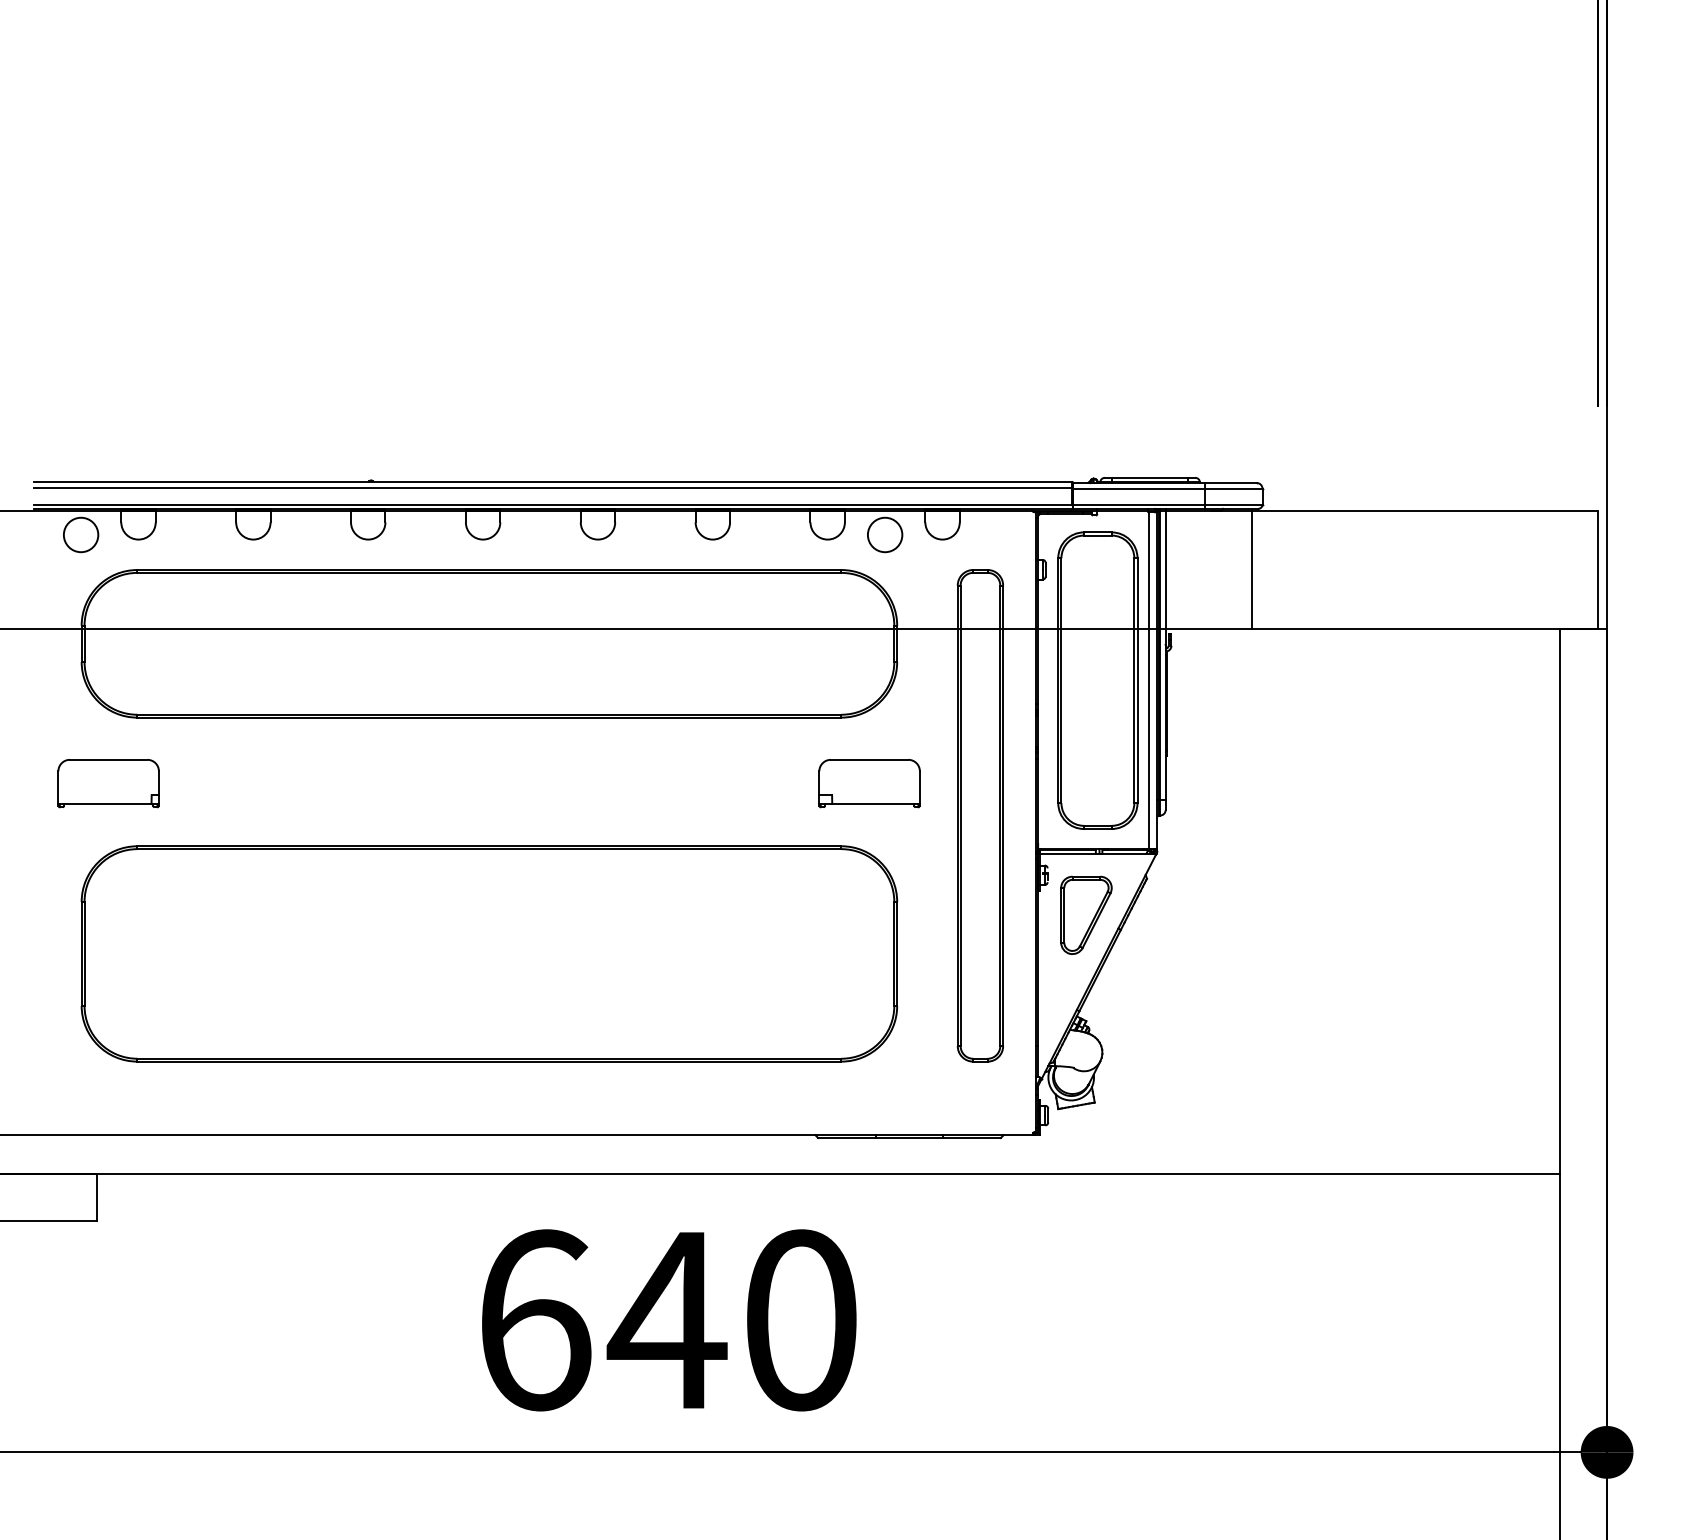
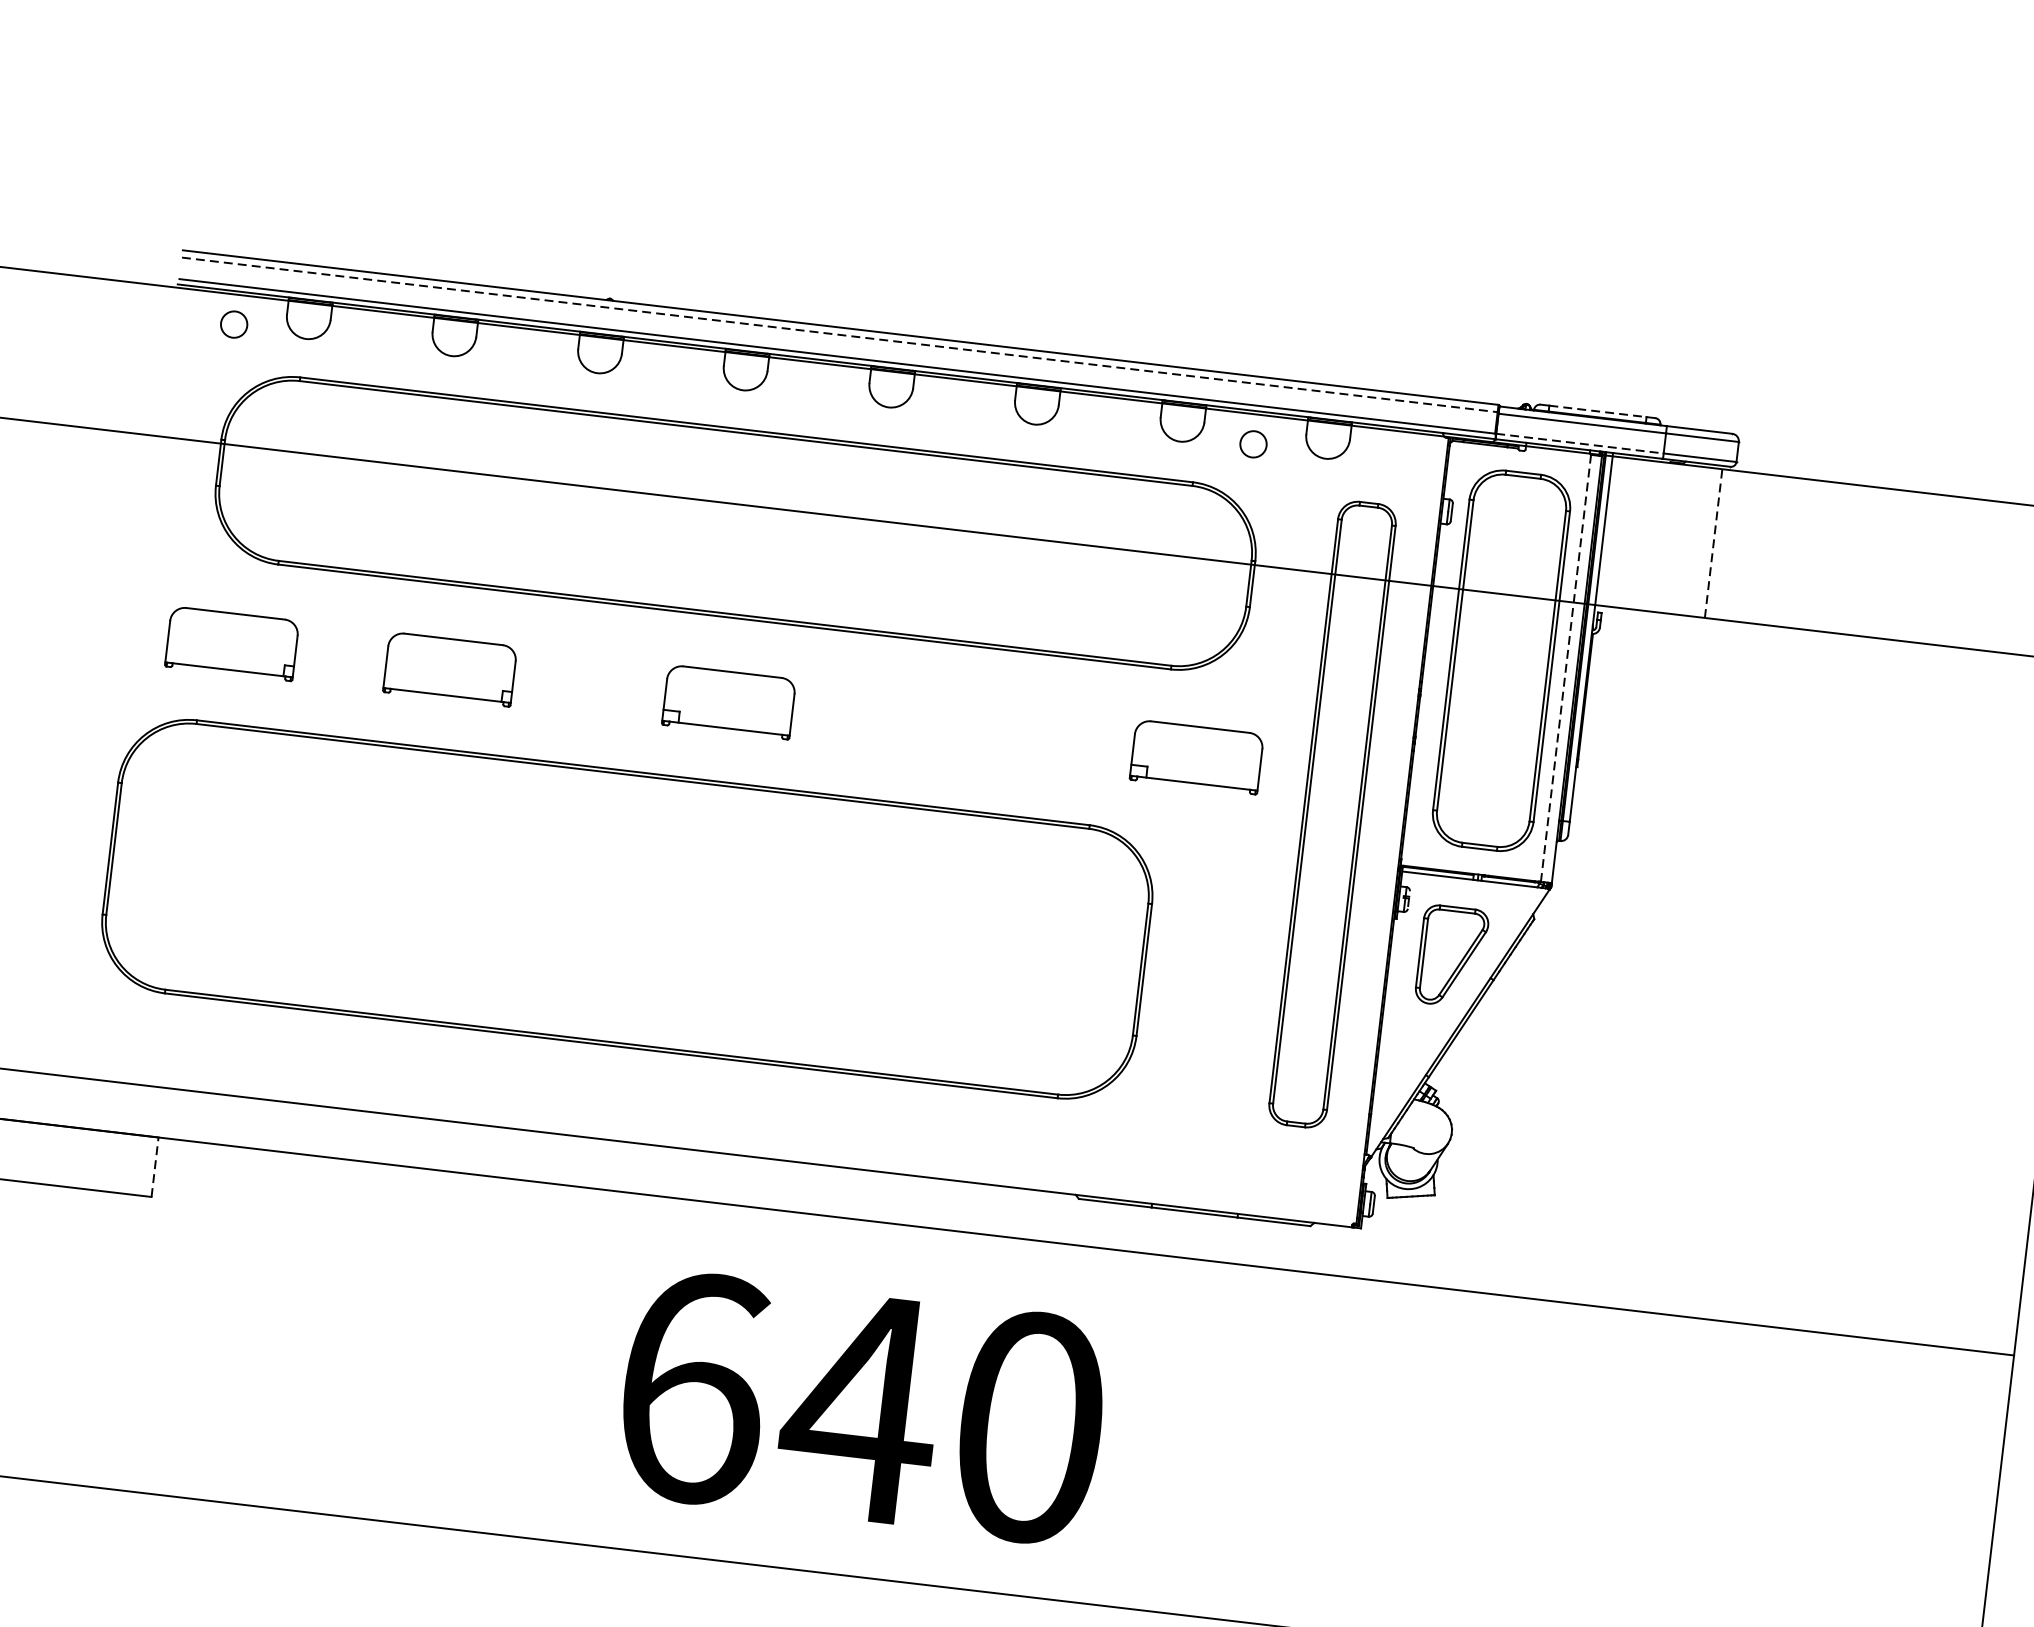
line: (1150, 477) -> (1598, 411), solid -> dashed
line: (553, 487) -> (840, 334), solid -> dashed
line: (1139, 504) -> (1580, 443), solid -> dashed
circle: (80, 534) -> (233, 323), size x0.6
circle: (884, 534) -> (1252, 443), size x0.6
line: (1252, 570) -> (1713, 544), solid -> dashed
line: (1148, 680) -> (1565, 668), solid -> dashed
part: (280, 783) -> (449, 669), added
part: (500, 783) -> (728, 702), added
part: (489, 953) -> (627, 908), moved
line: (96, 1197) -> (155, 1166), solid -> dashed

